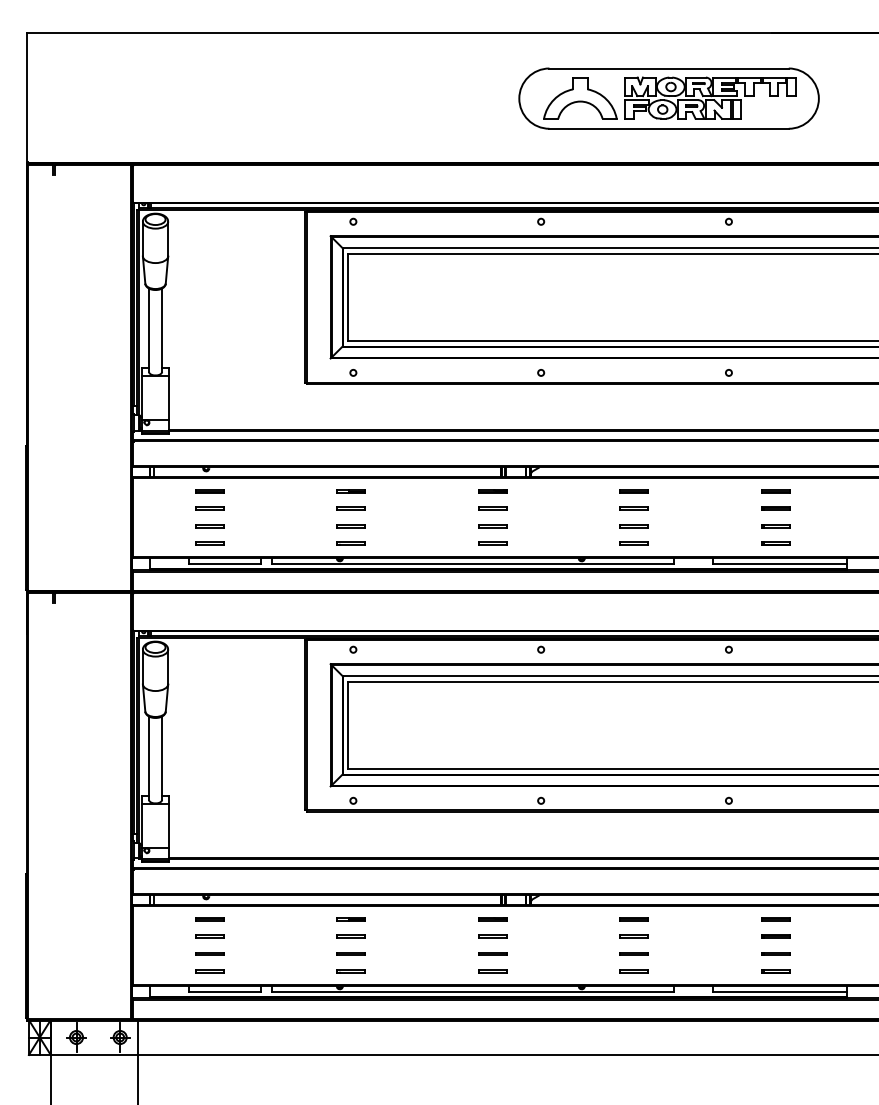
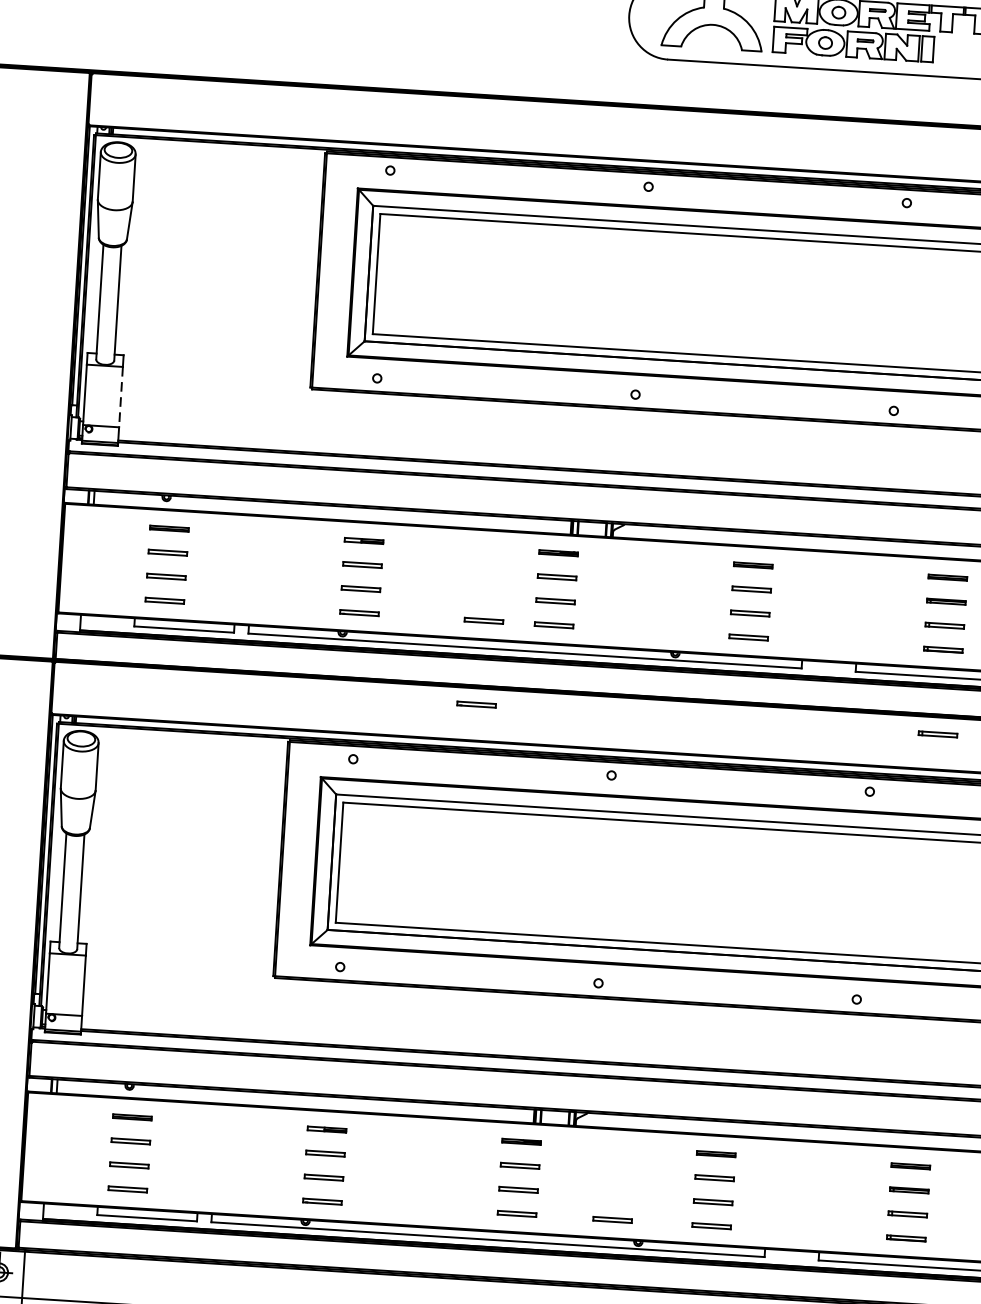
line: (168, 398) -> (120, 397), solid -> dashed
line: (441, 542) -> (483, 619), added
line: (439, 603) -> (475, 703), added
line: (775, 604) -> (937, 733), added
line: (561, 970) -> (611, 1218), added

